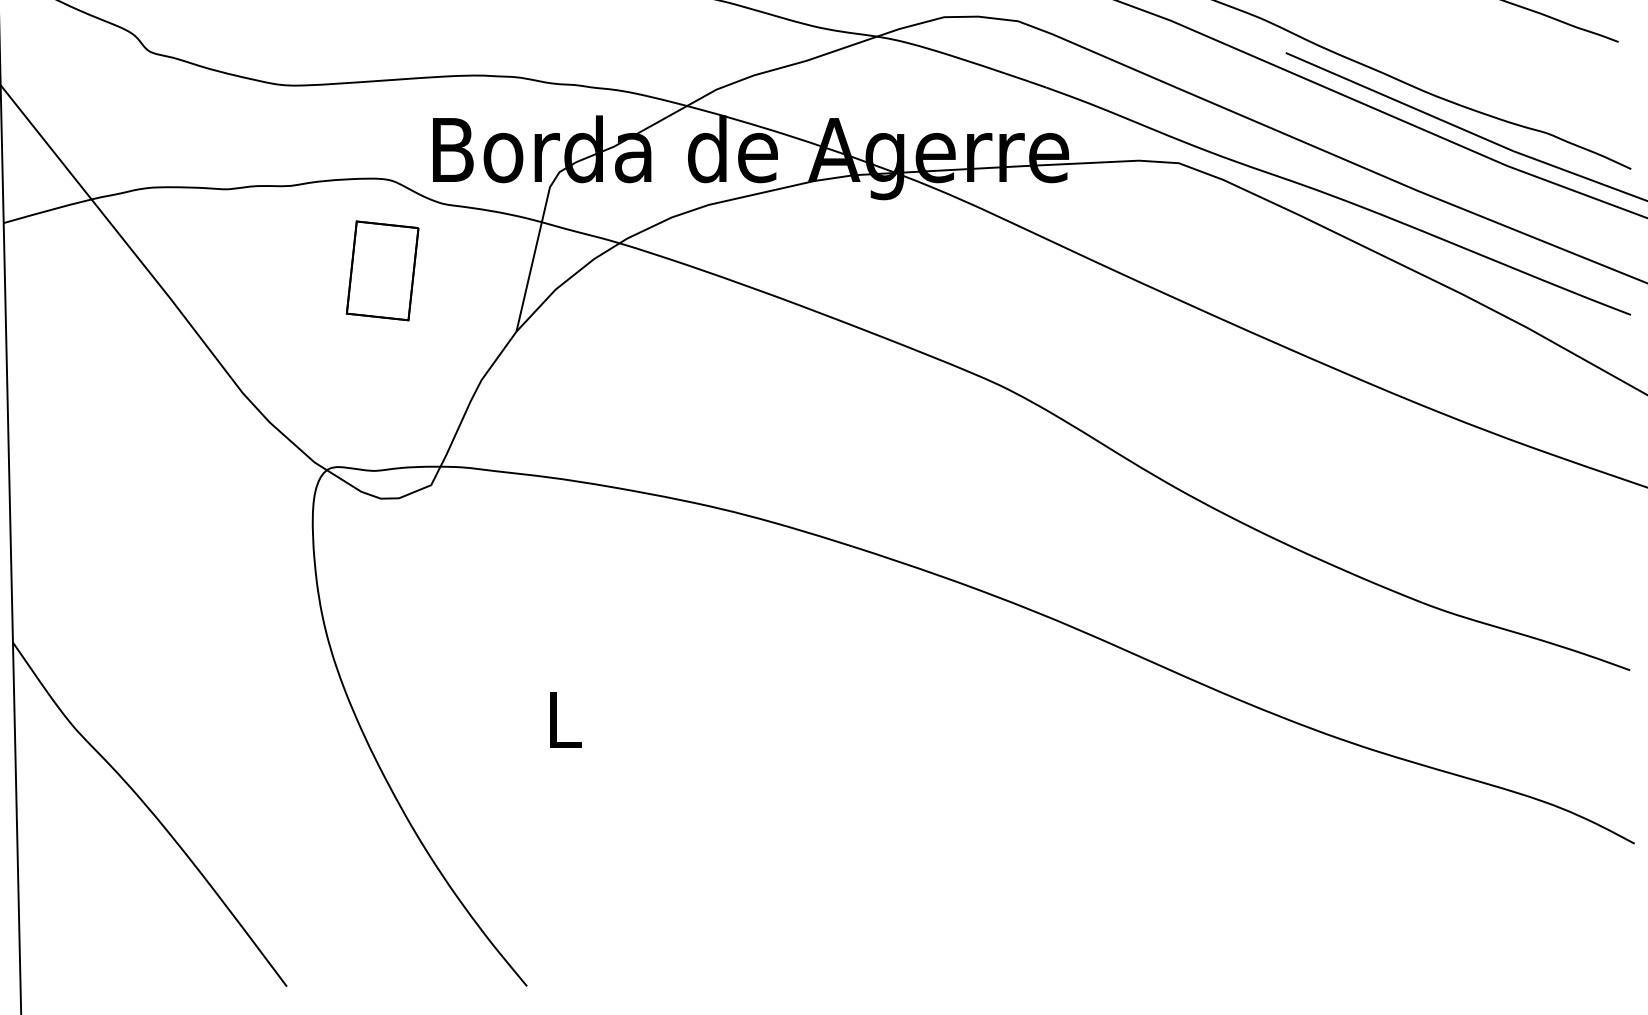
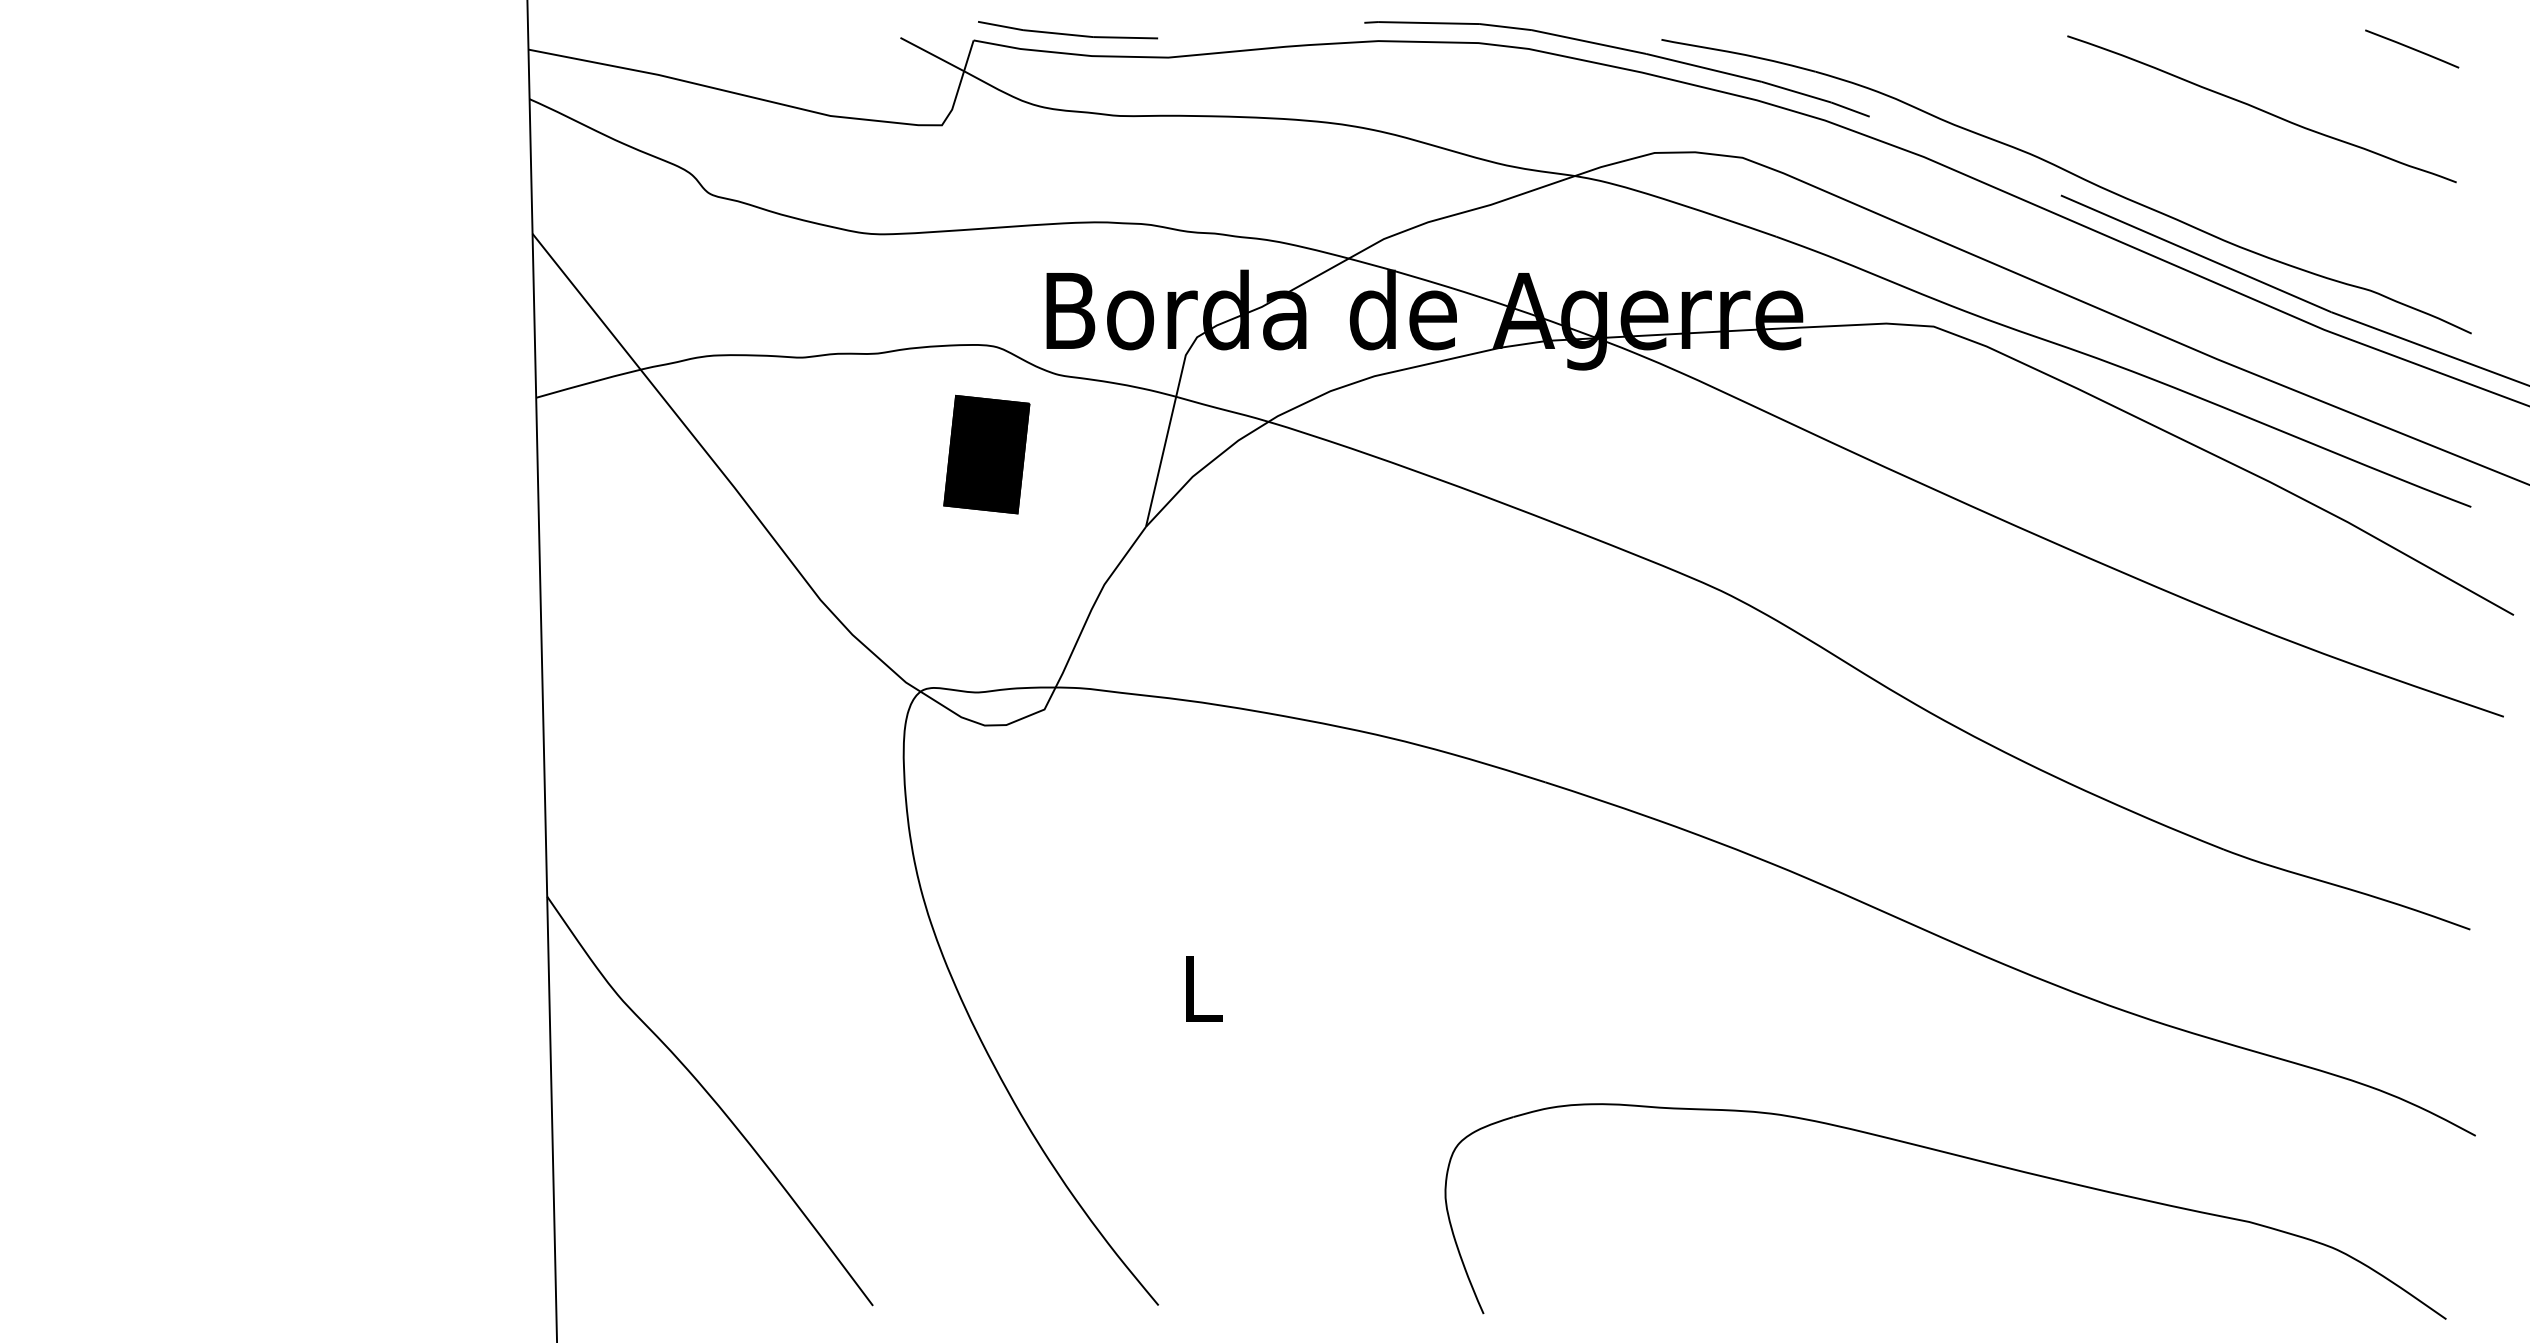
fill: (382, 270) -> (986, 454), added
part: (1201, 861) -> (1960, 1157), added

